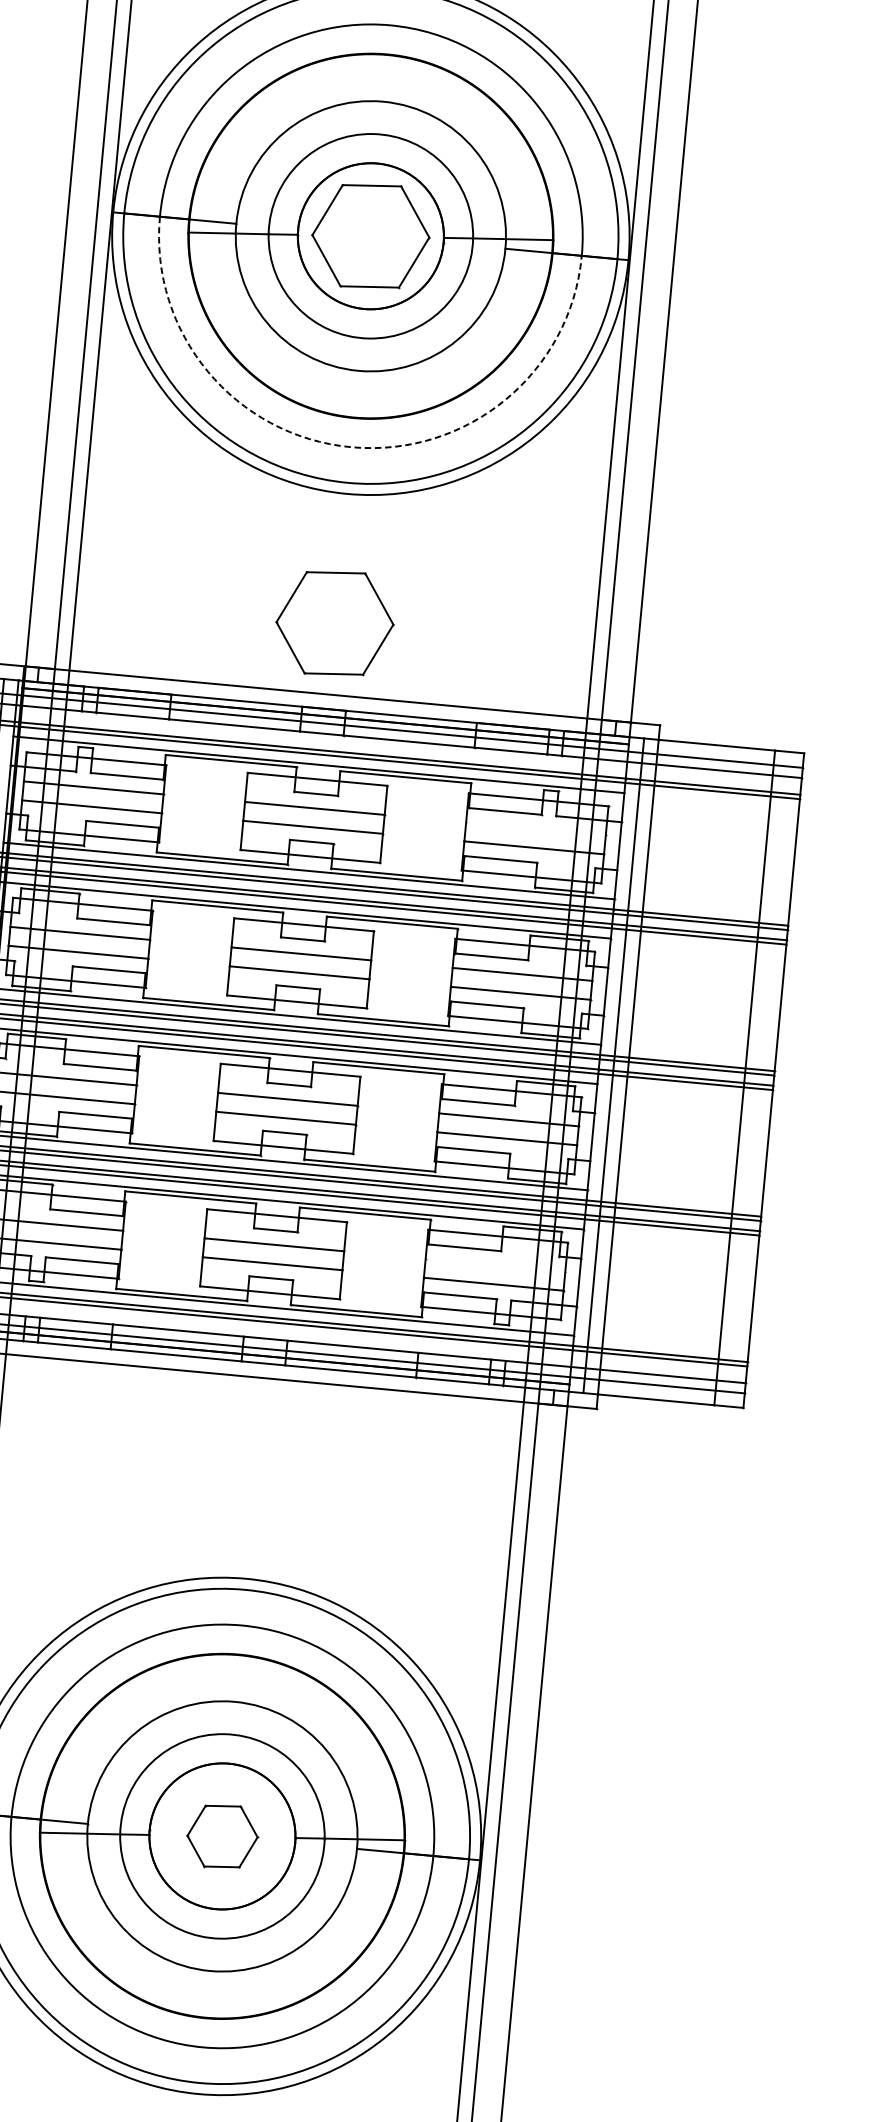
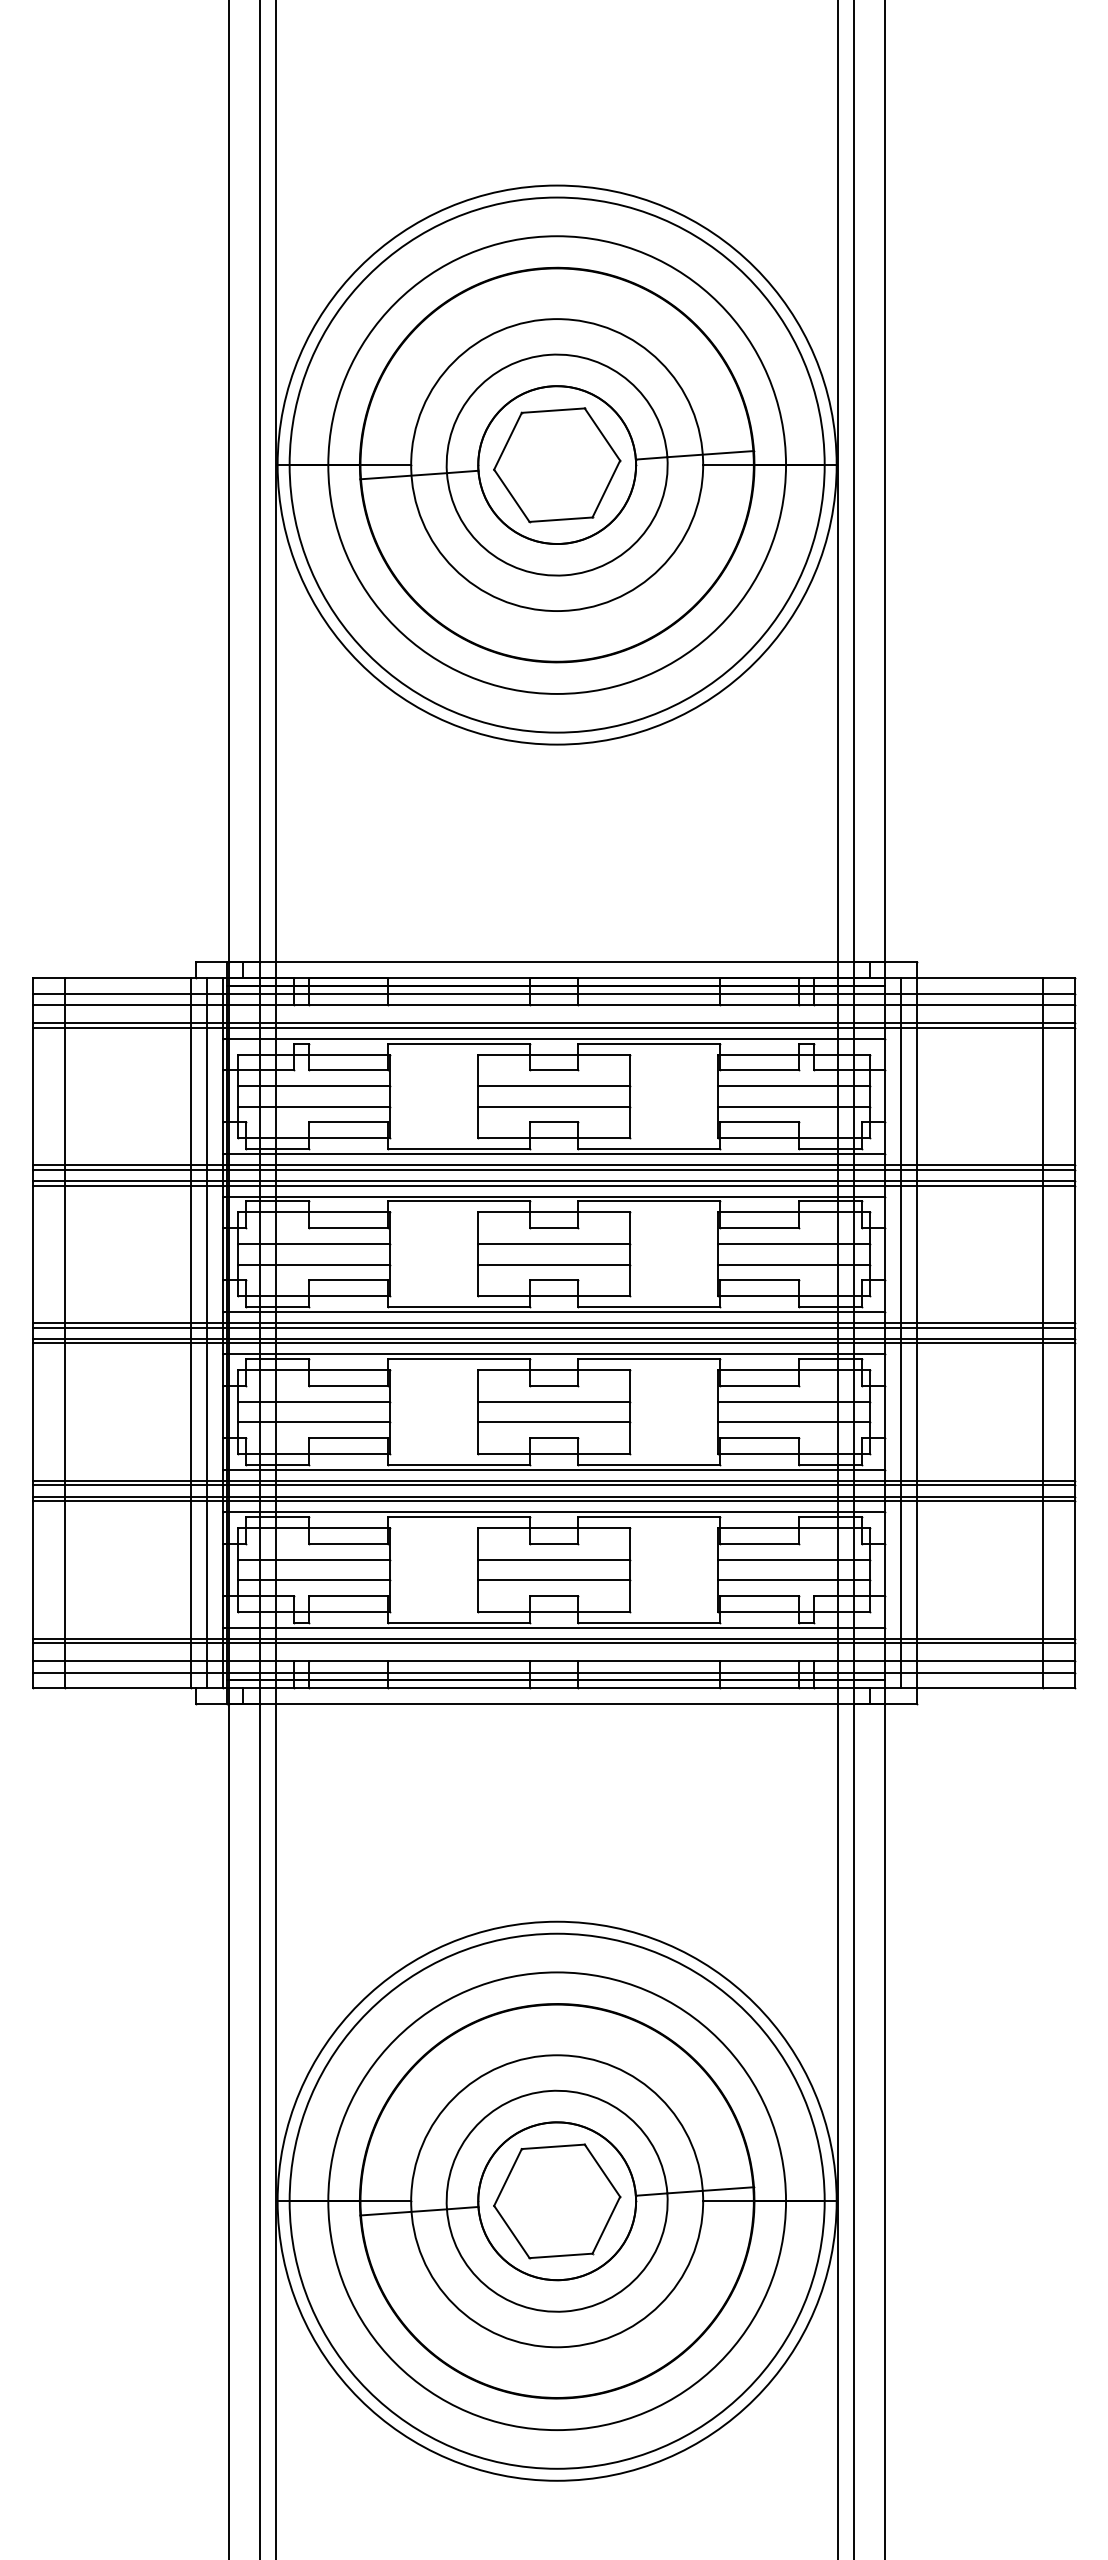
arc: (351, 446) -> (557, 693), dashed -> solid
part: (335, 623) -> (557, 885), removed
line: (535, 829) -> (793, 1086), added
line: (495, 1265) -> (793, 1559), added
part: (222, 1836) -> (557, 2201), size x1.67

